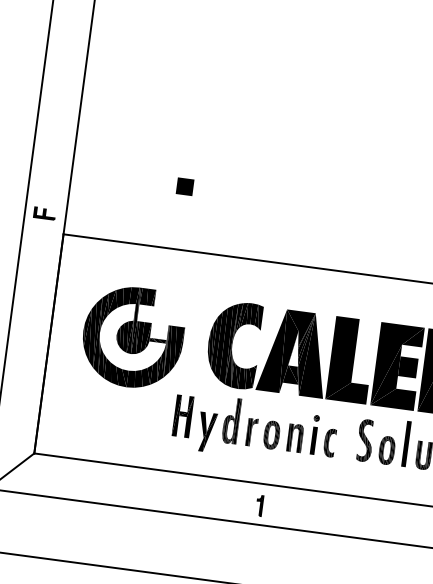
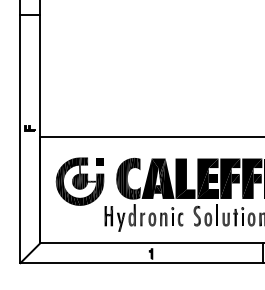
part: (183, 186) -> (99, 161), moved

